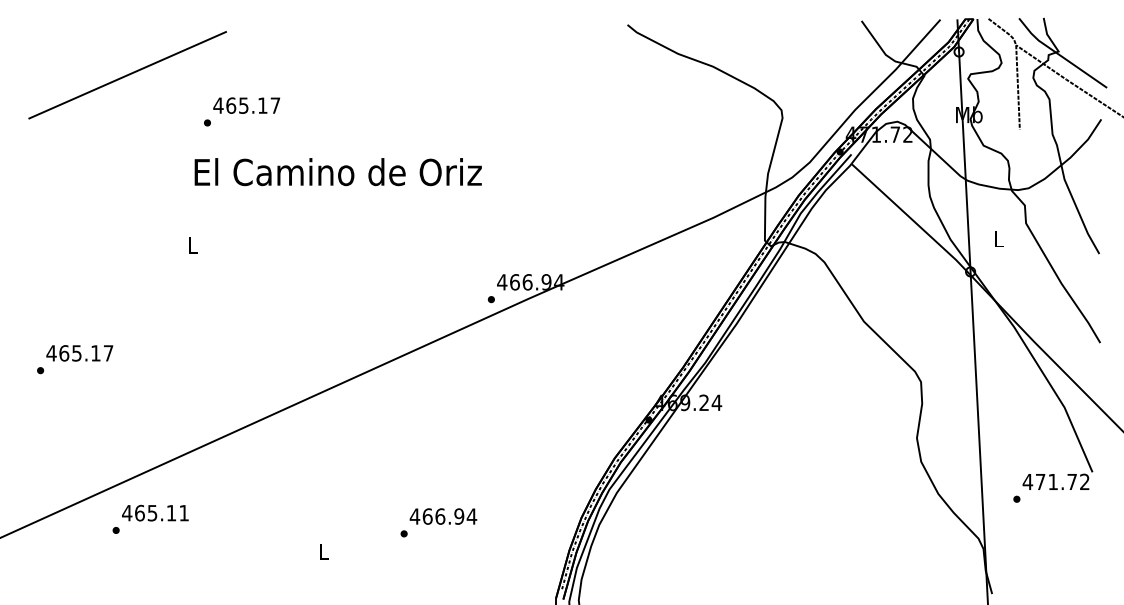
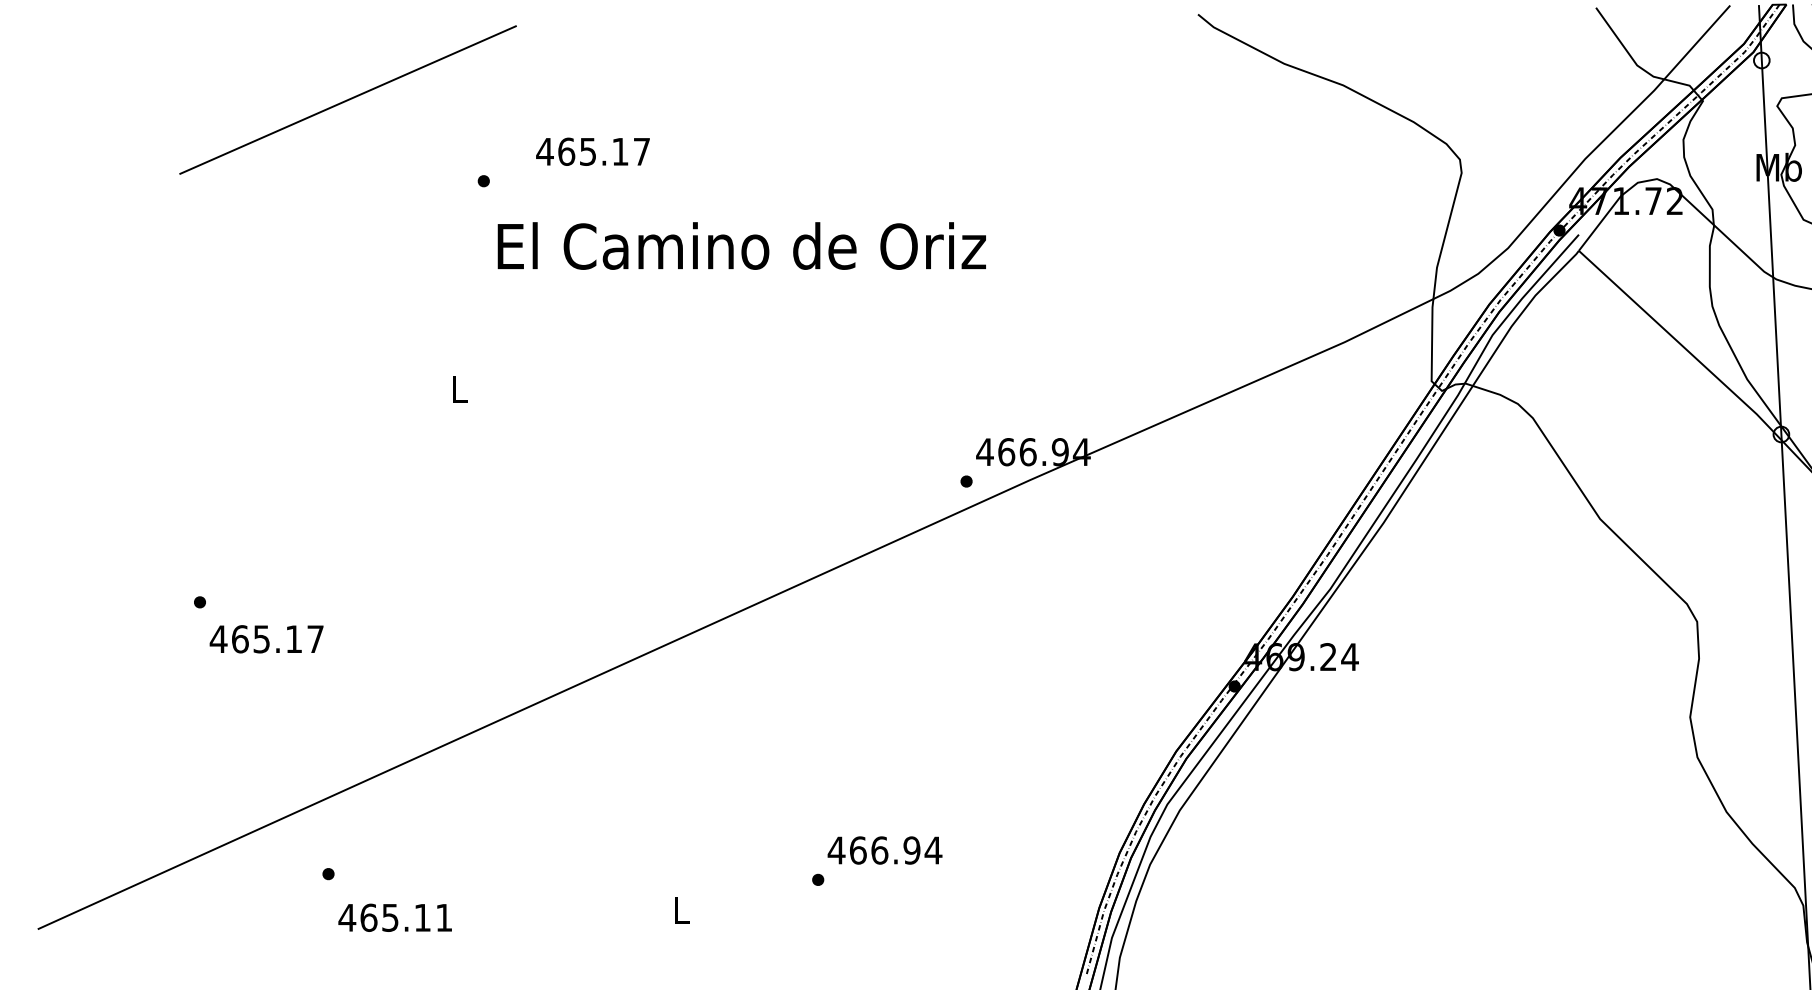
text: (246, 105) -> (592, 151), moved
text: (337, 172) -> (740, 246), moved
text: (79, 353) -> (266, 639), moved
text: (155, 512) -> (395, 916), moved

